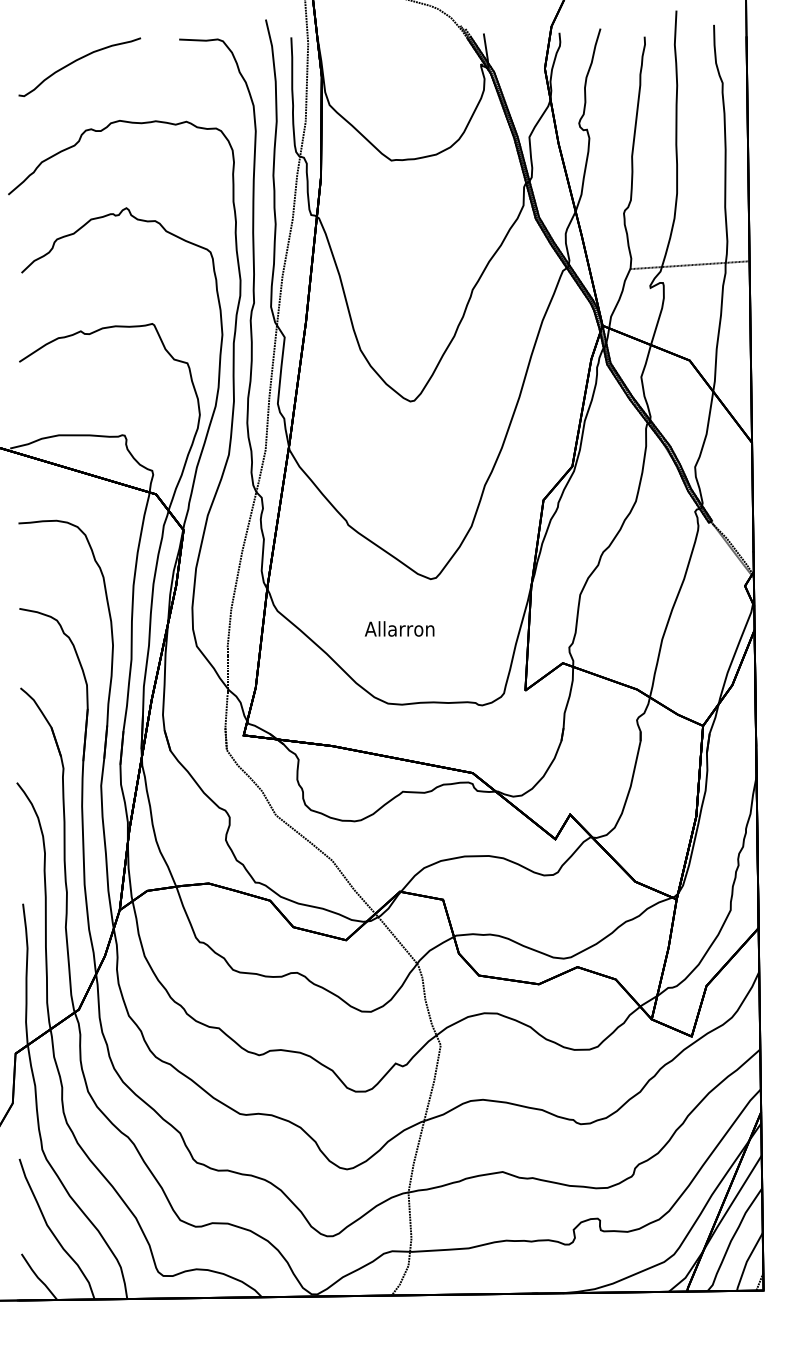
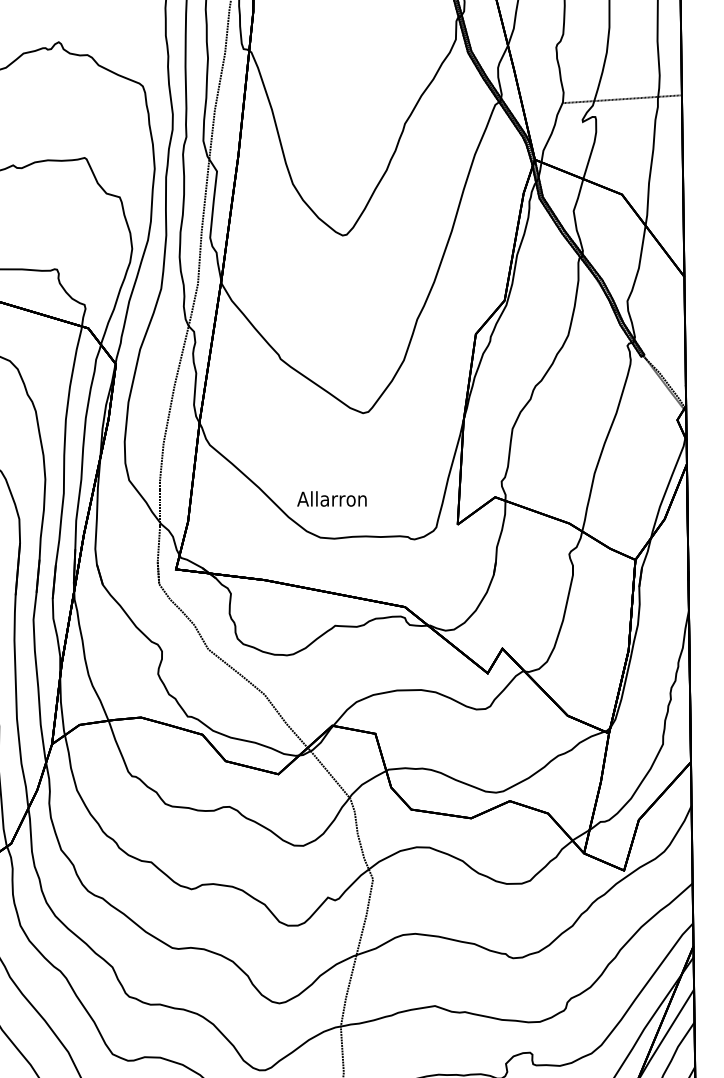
text: (399, 628) -> (331, 498), moved

